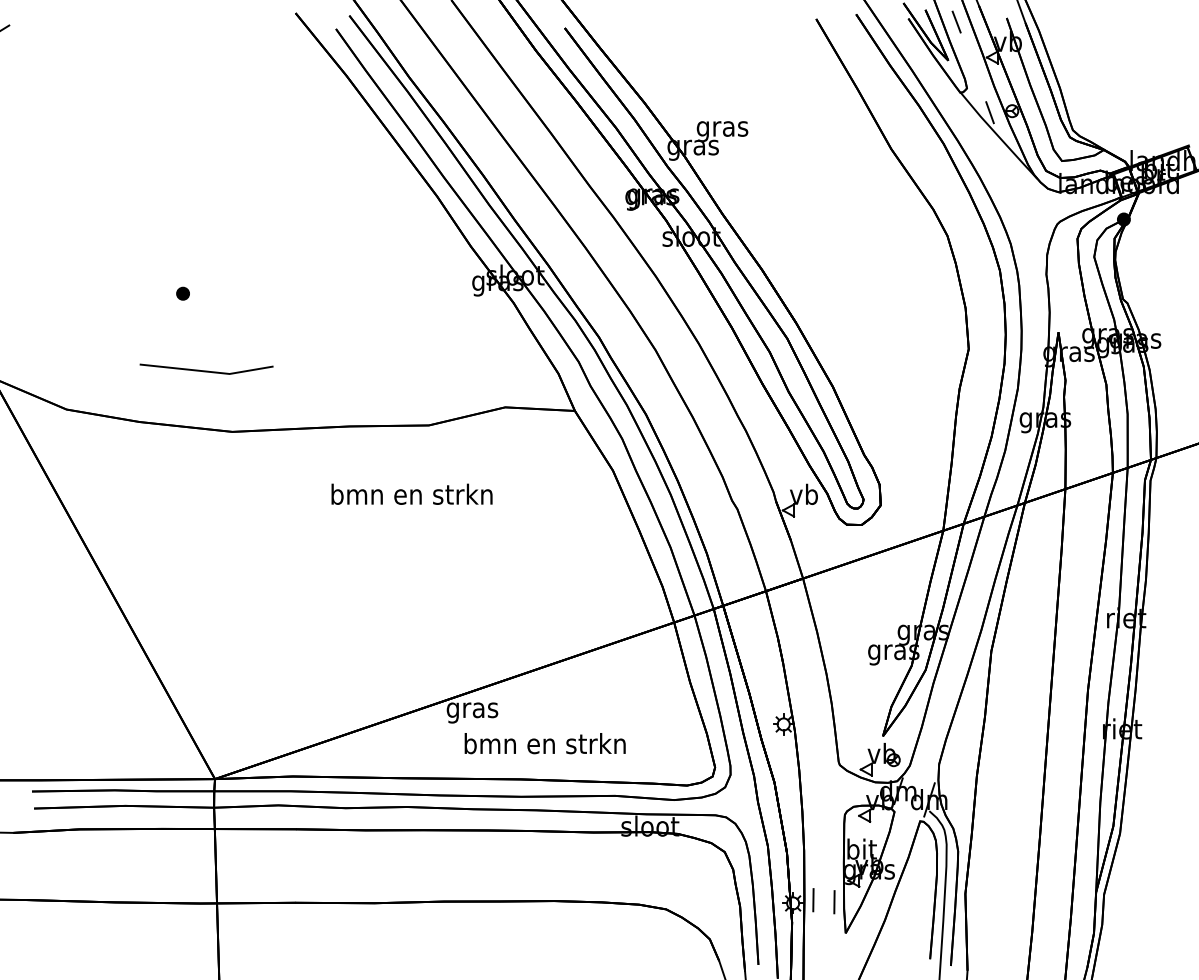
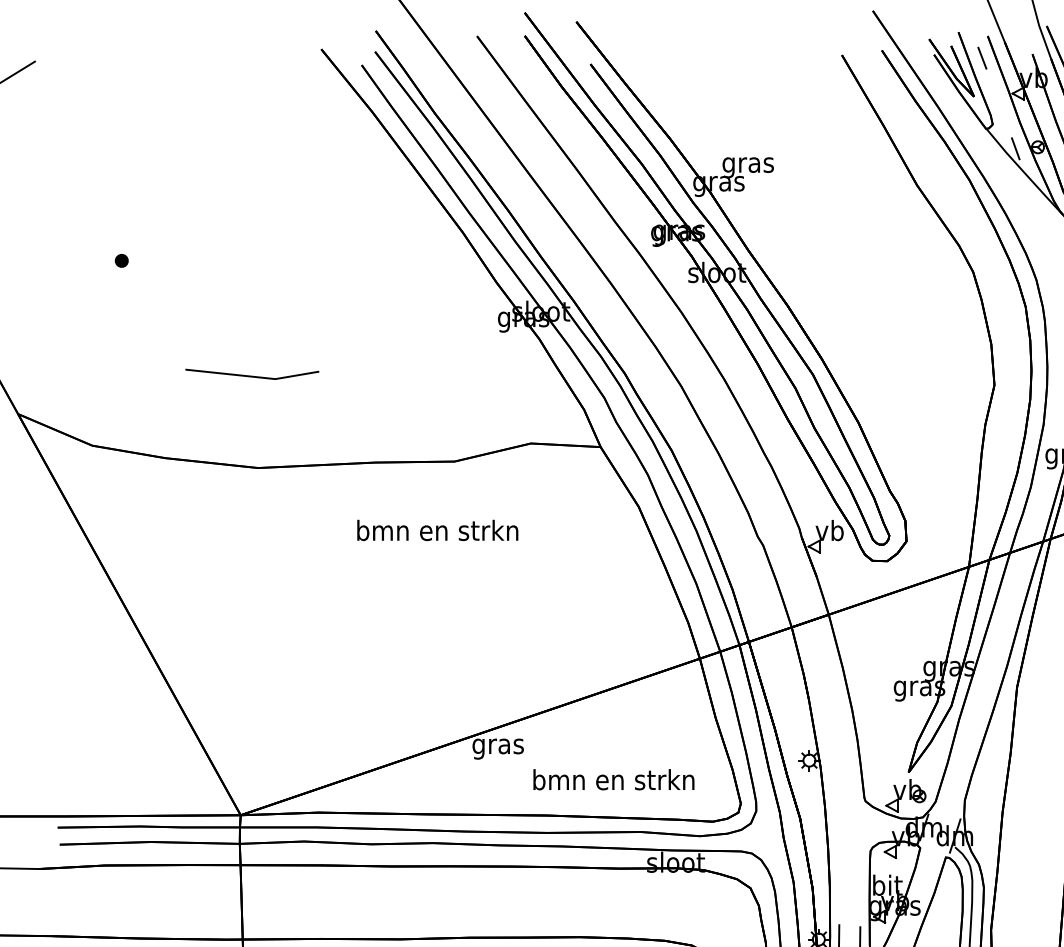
part: (182, 293) -> (121, 260), moved
line: (206, 370) -> (252, 375), moved
text: (544, 743) -> (613, 779), moved

